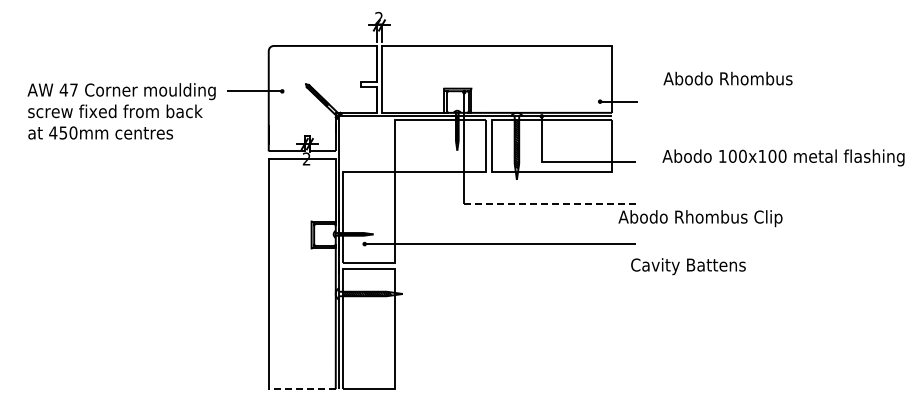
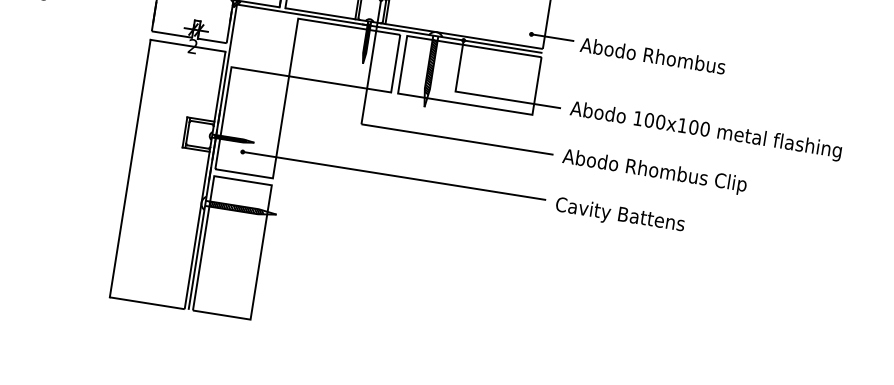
text: (727, 78) -> (652, 55), moved
text: (783, 157) -> (705, 130), moved
line: (550, 203) -> (457, 139), dashed -> solid
text: (700, 218) -> (654, 171), moved
text: (688, 266) -> (620, 215), moved
line: (301, 389) -> (146, 303), dashed -> solid

